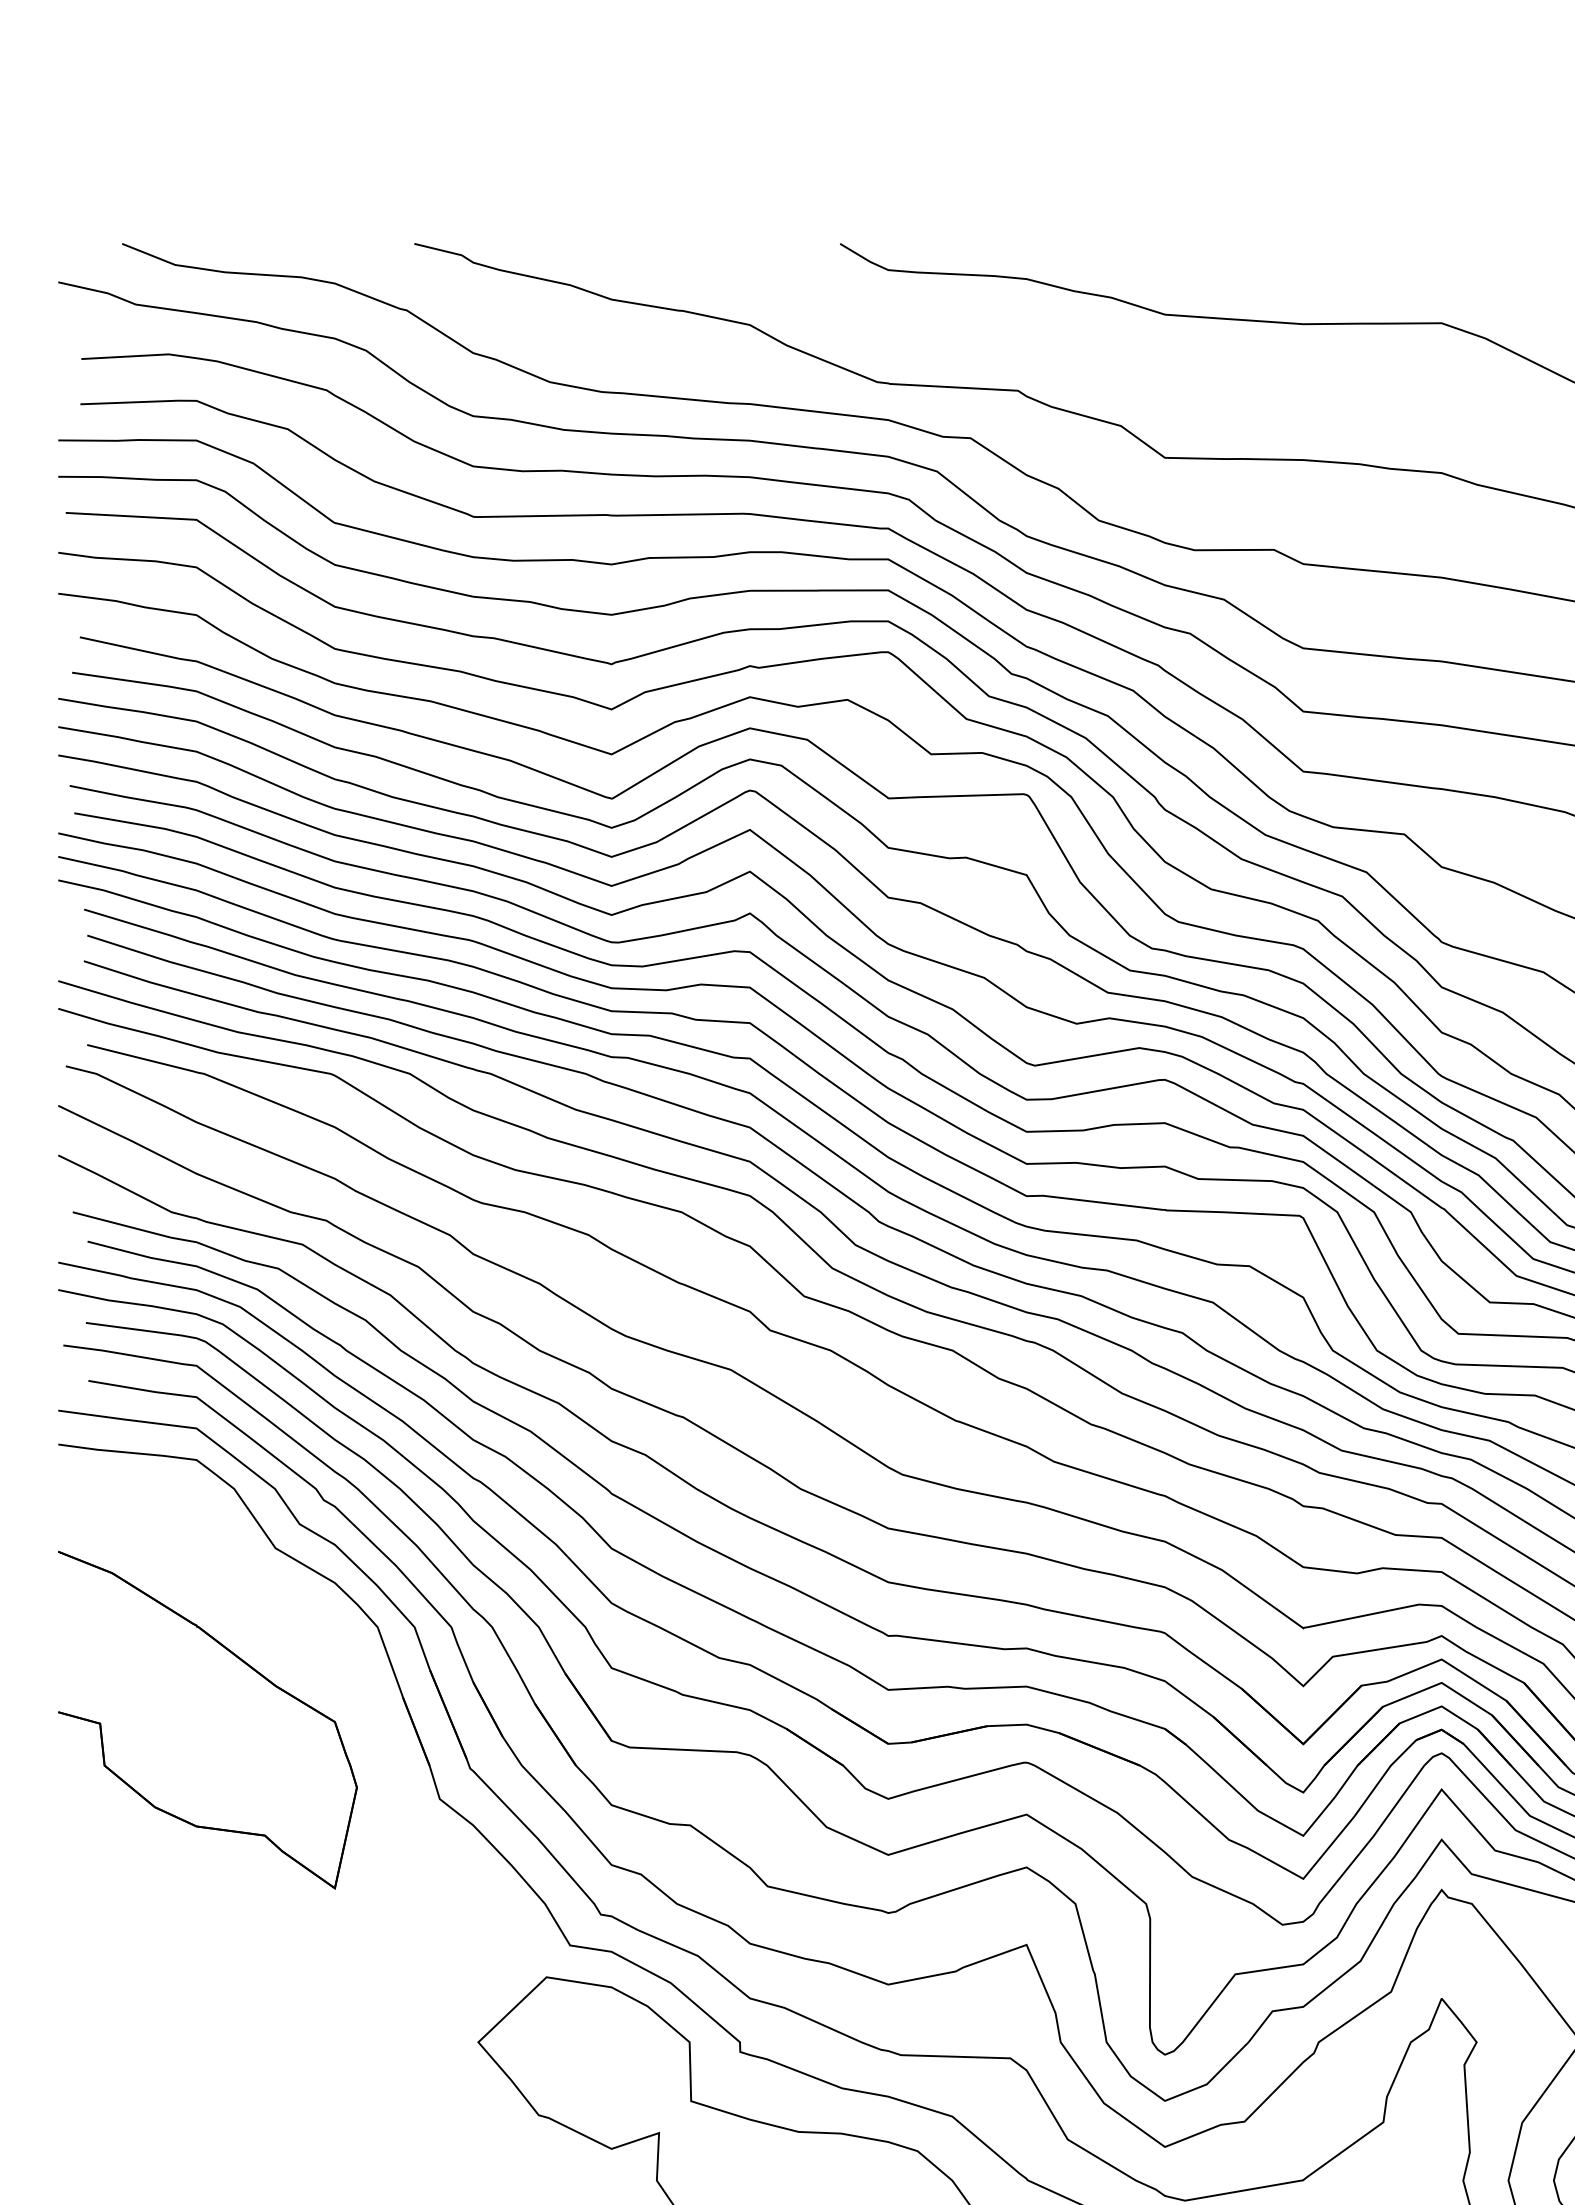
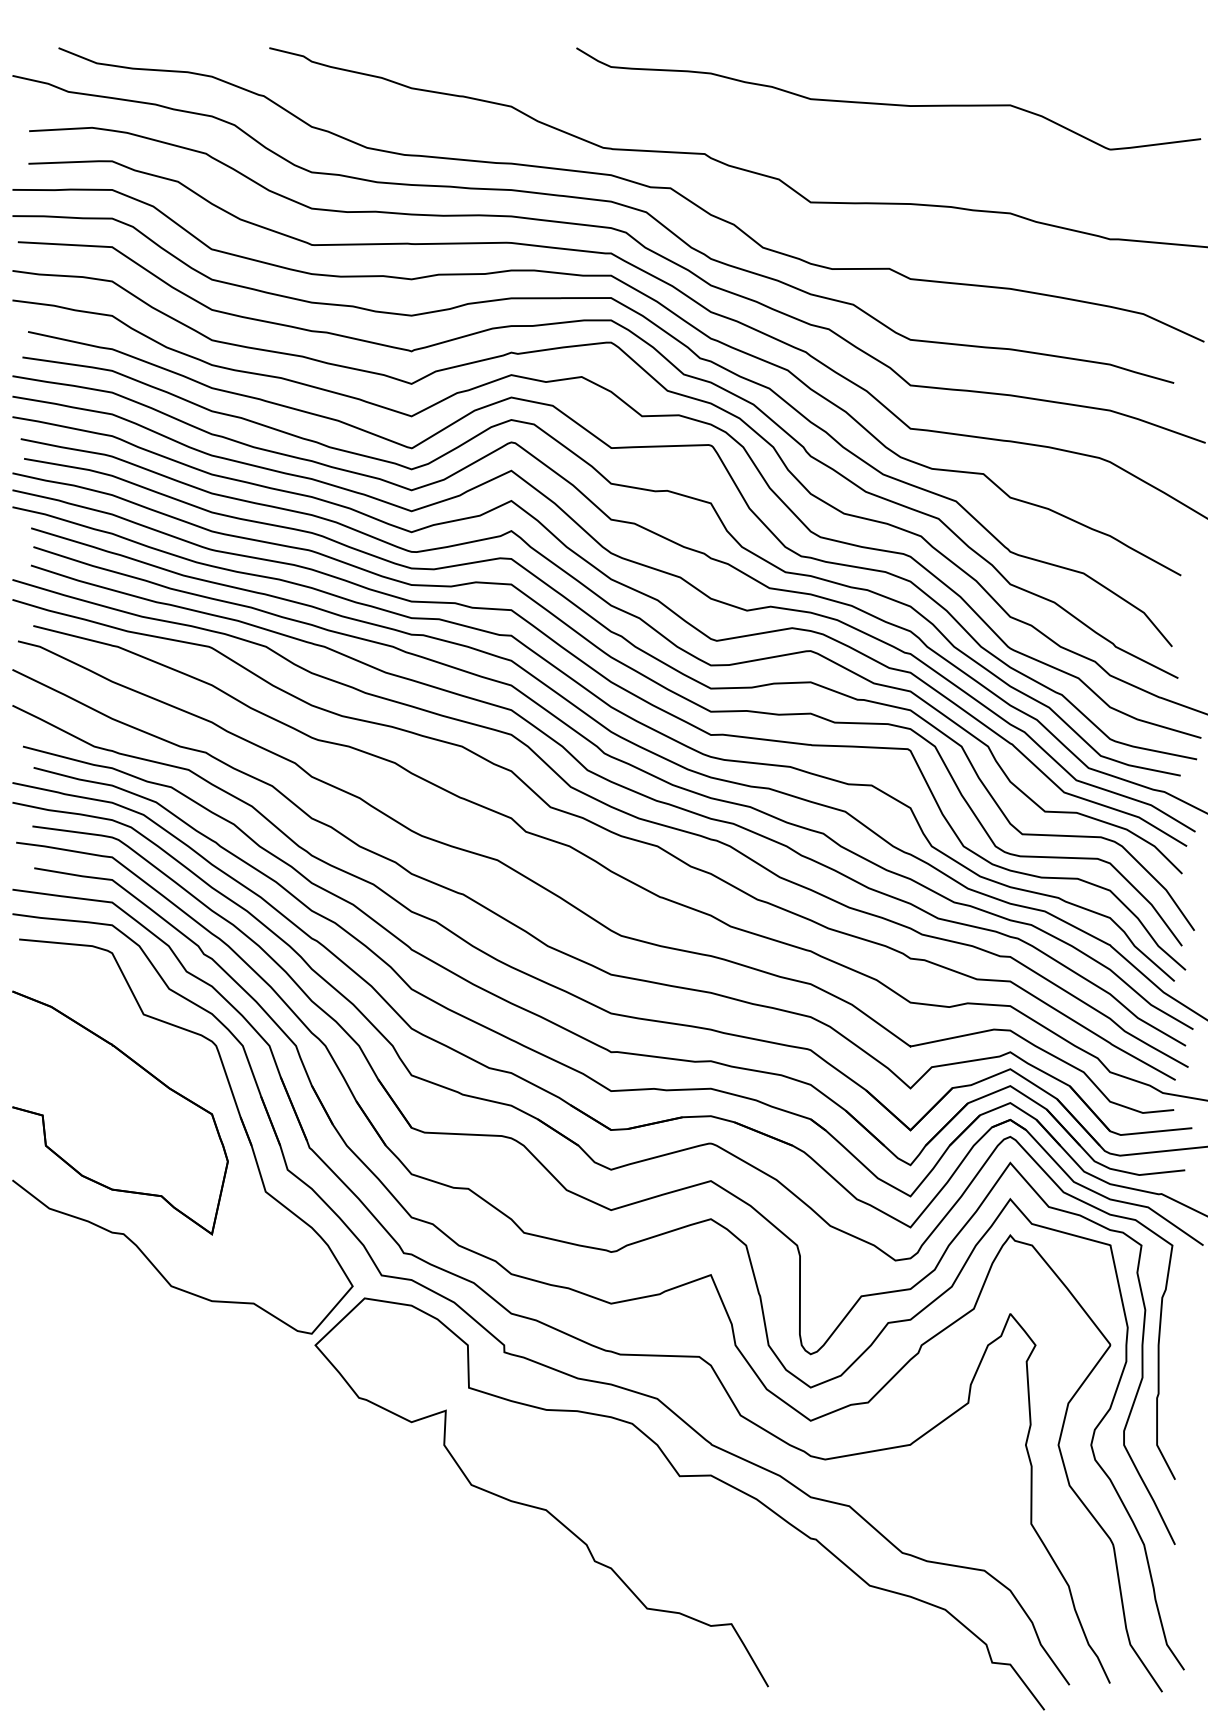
part: (373, 1726) -> (239, 1117), added

